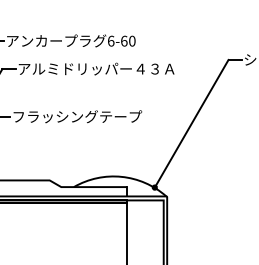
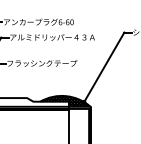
hatch: (120, 184) -> (65, 100), added

